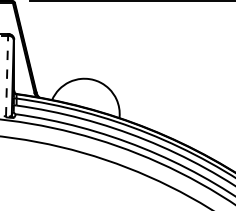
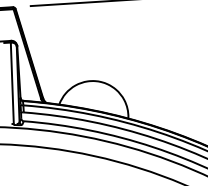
line: (7, 75) -> (12, 82), dashed -> solid

